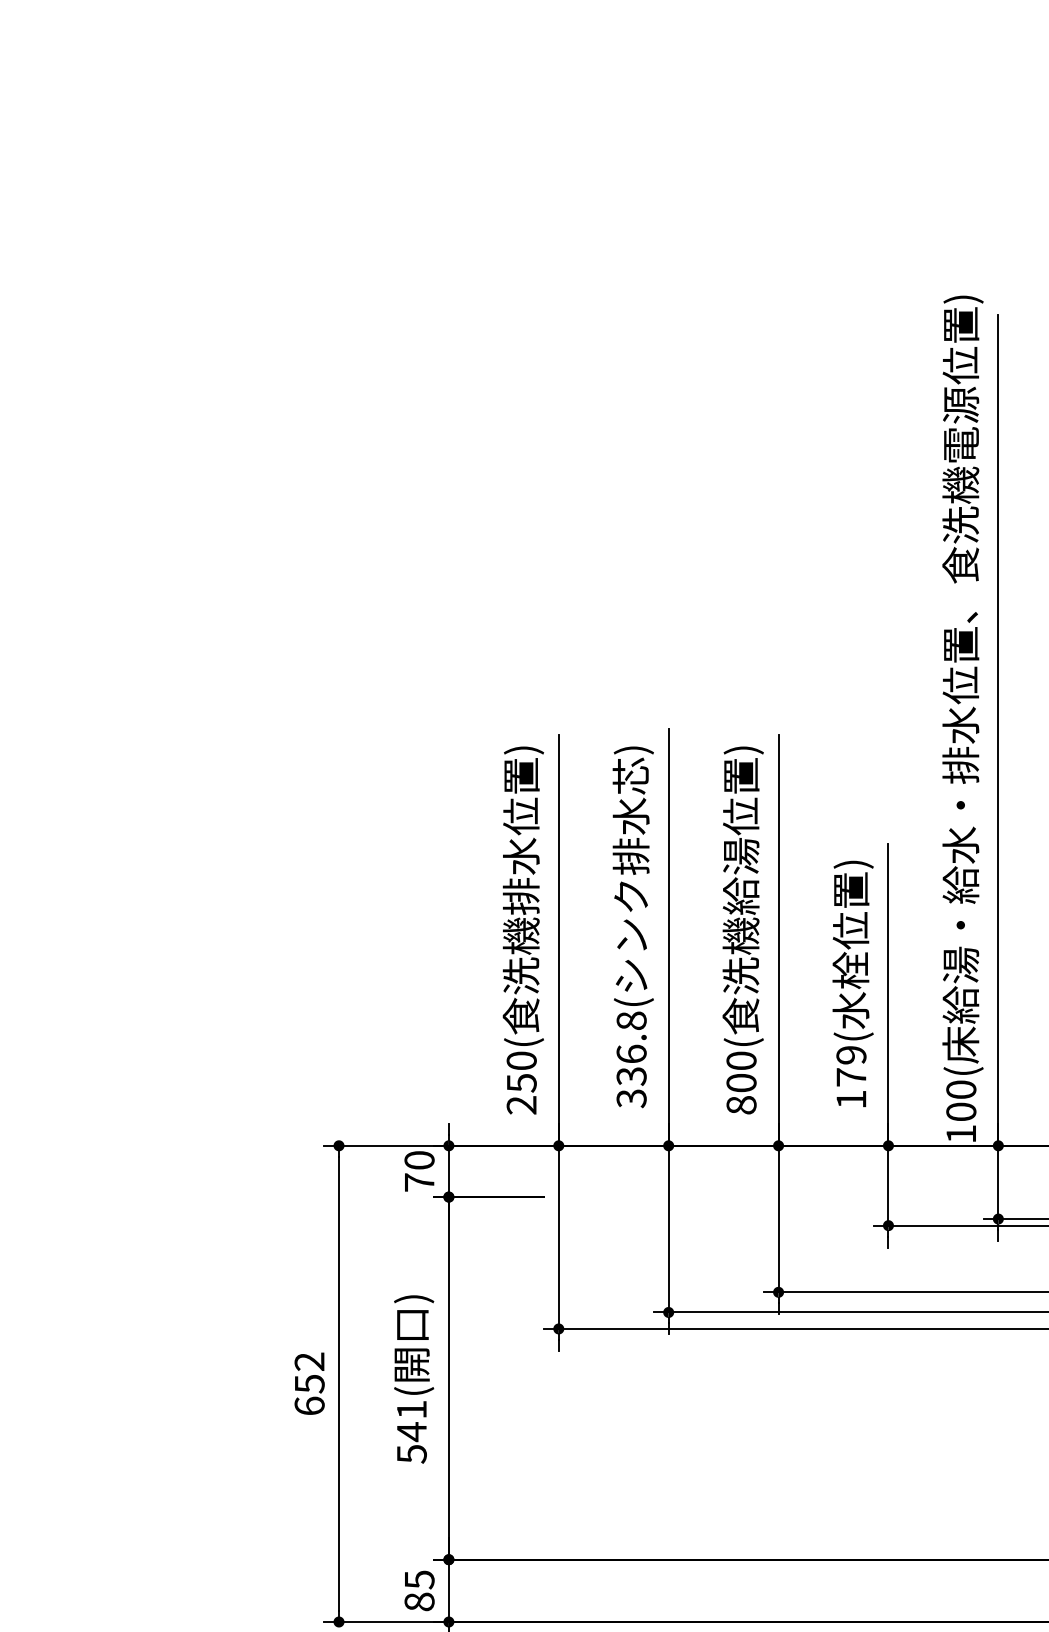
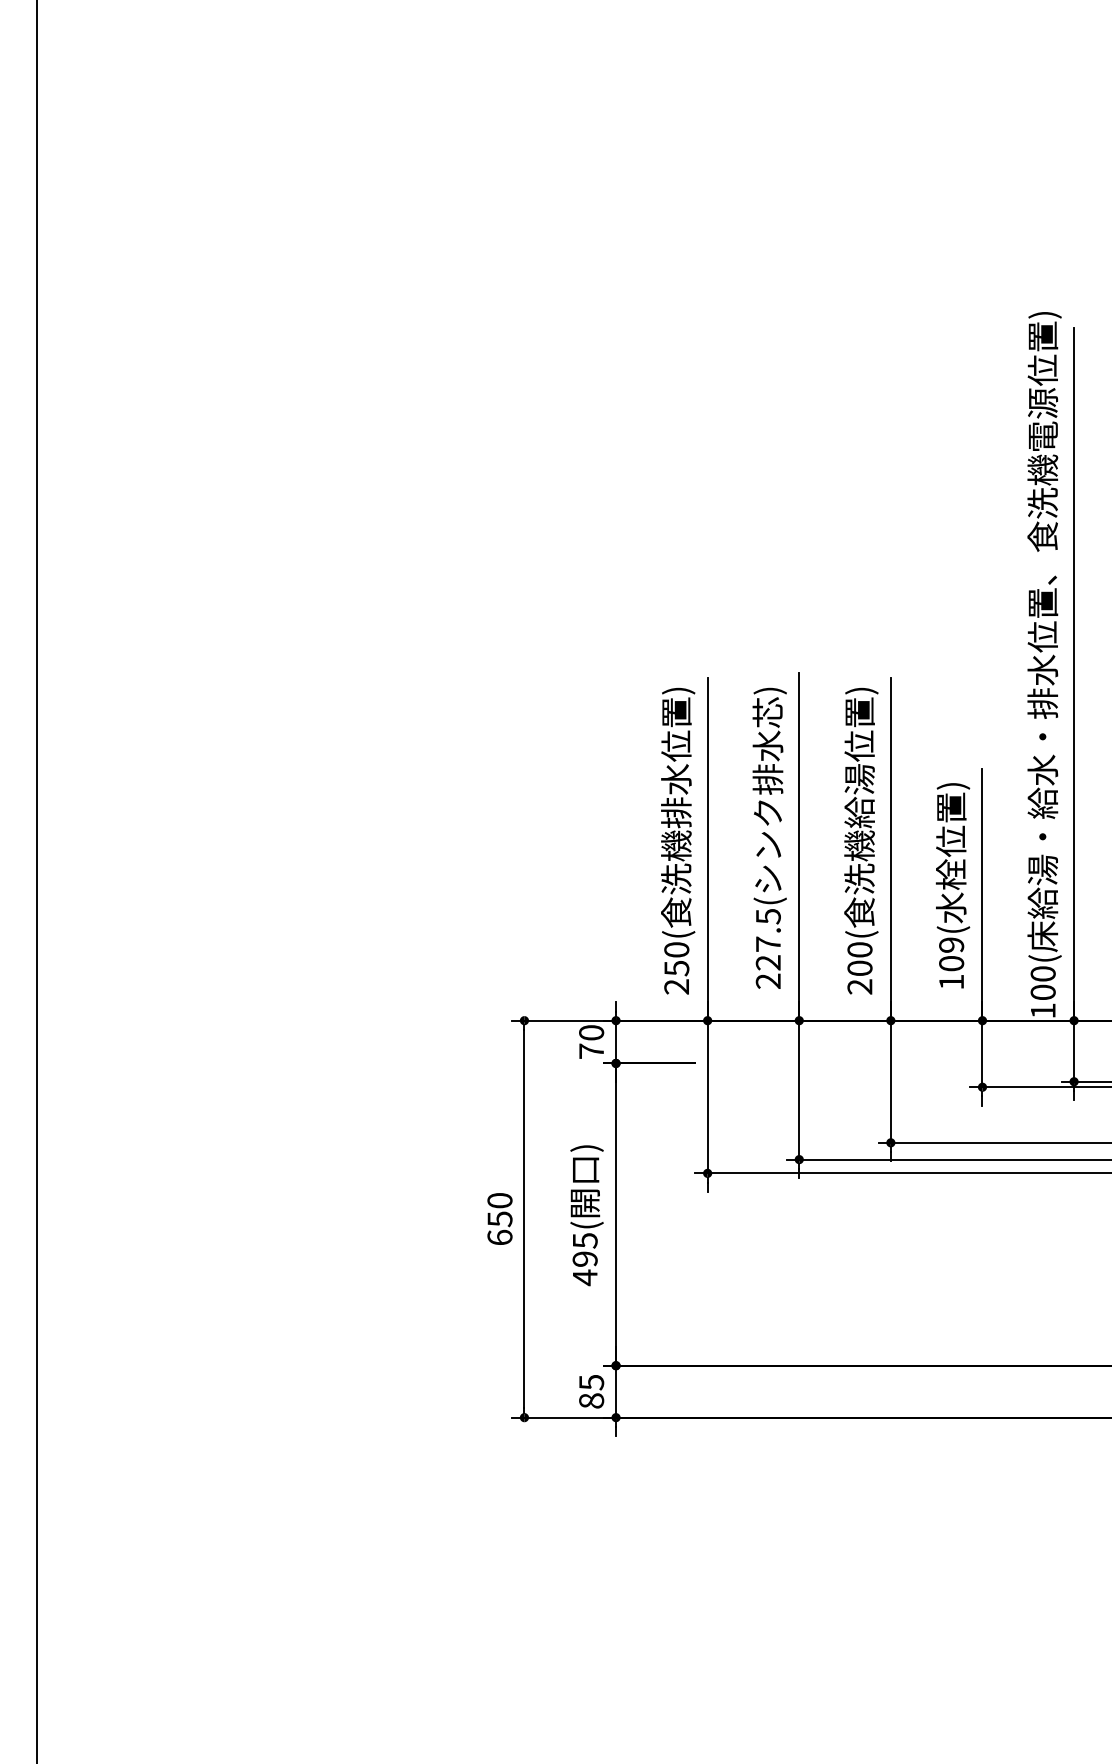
text: (630, 1059) -> (767, 948), 336.8( -> 227.5(
text: (851, 1077) -> (951, 963), 179( -> 109(
text: (740, 1104) -> (859, 986), 800( -> 200(
text: (309, 1361) -> (499, 1200), 652 -> 650
text: (411, 1432) -> (584, 1259), 541( -> 495(

